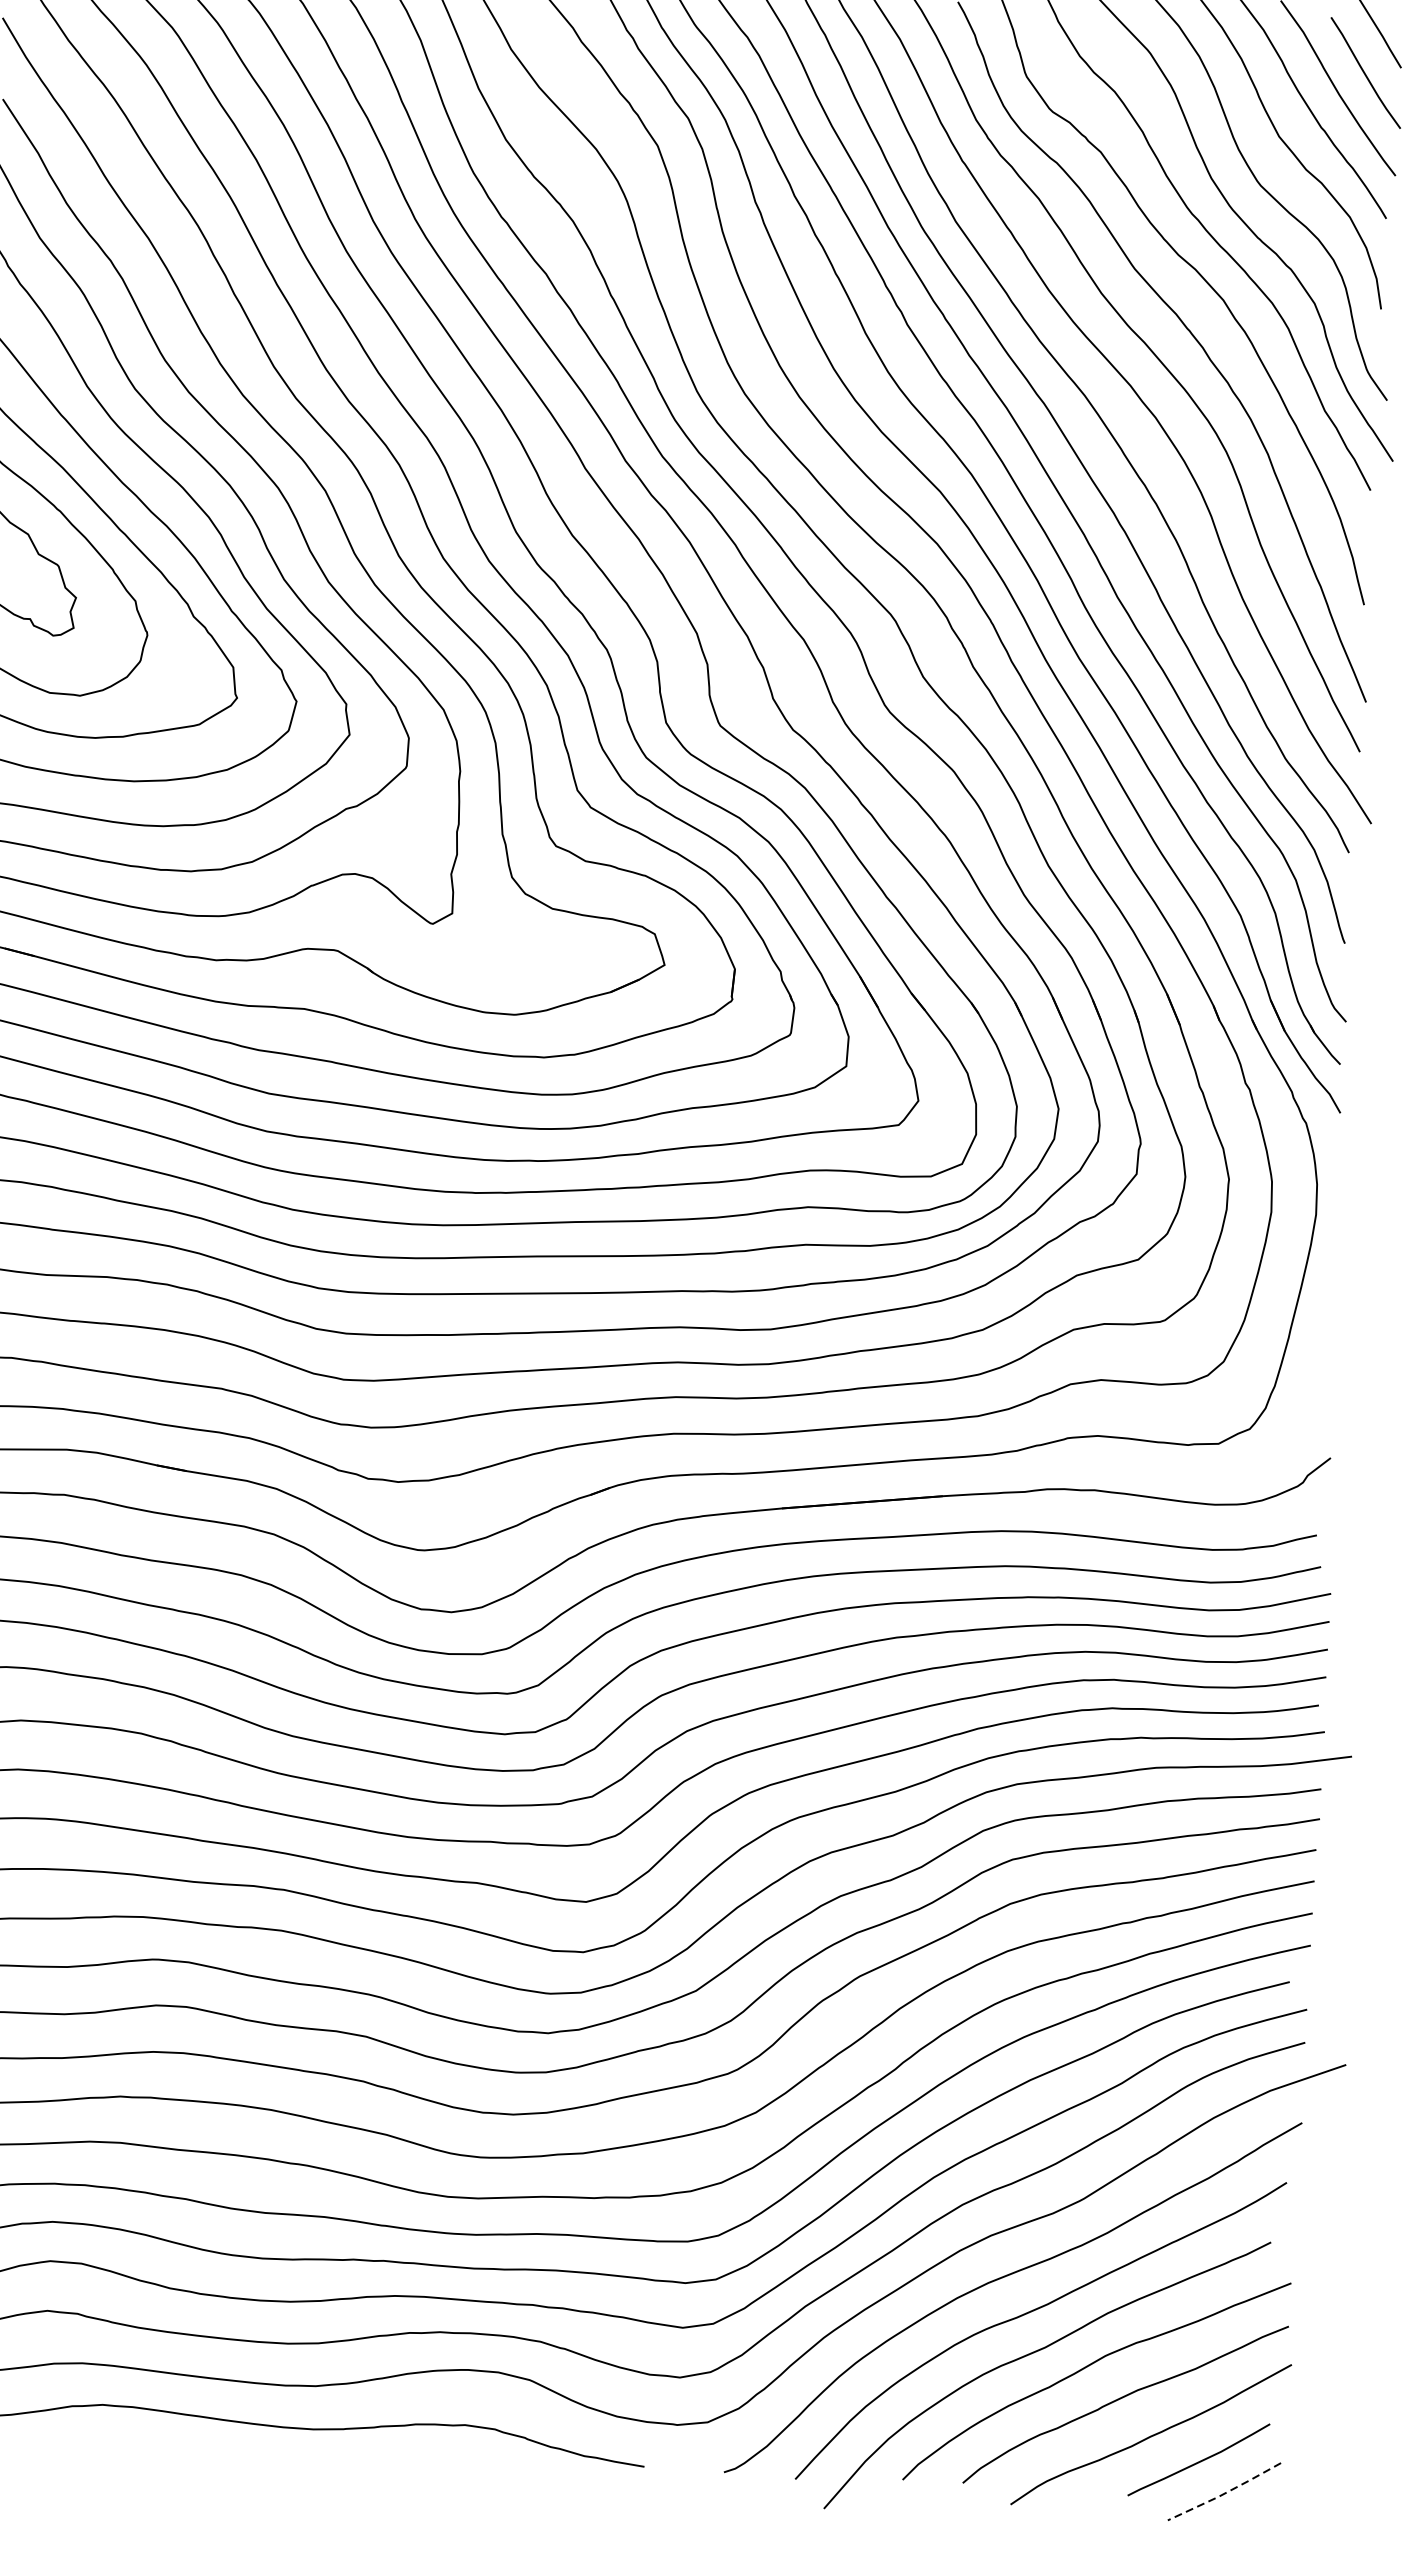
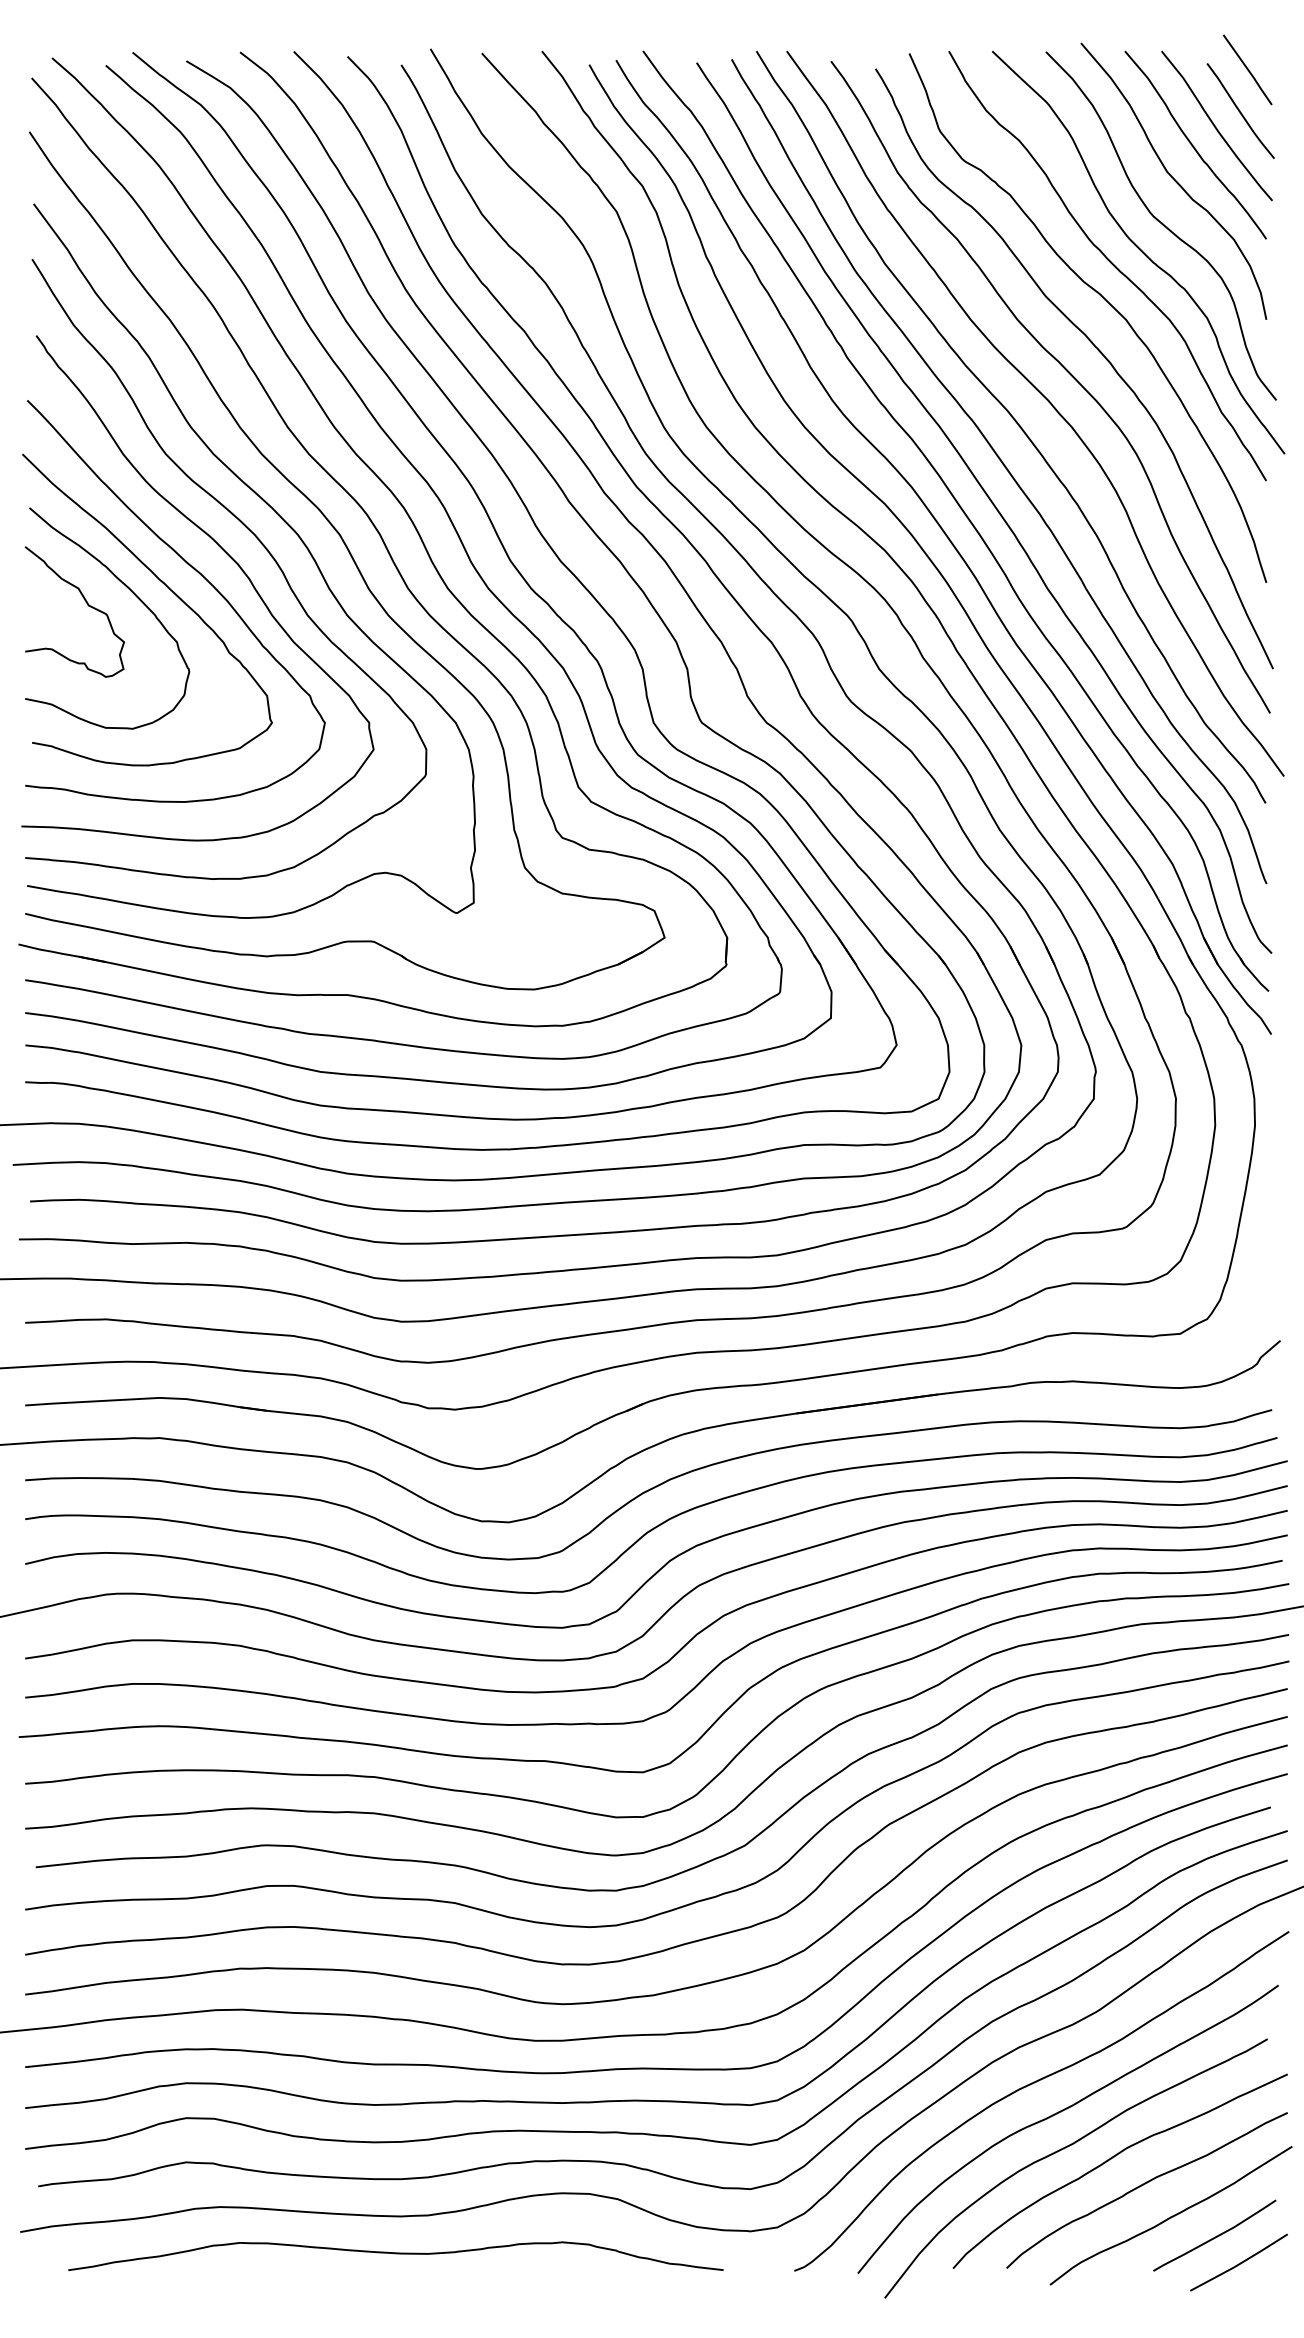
line: (1224, 2492) -> (1239, 2263), dashed -> solid

